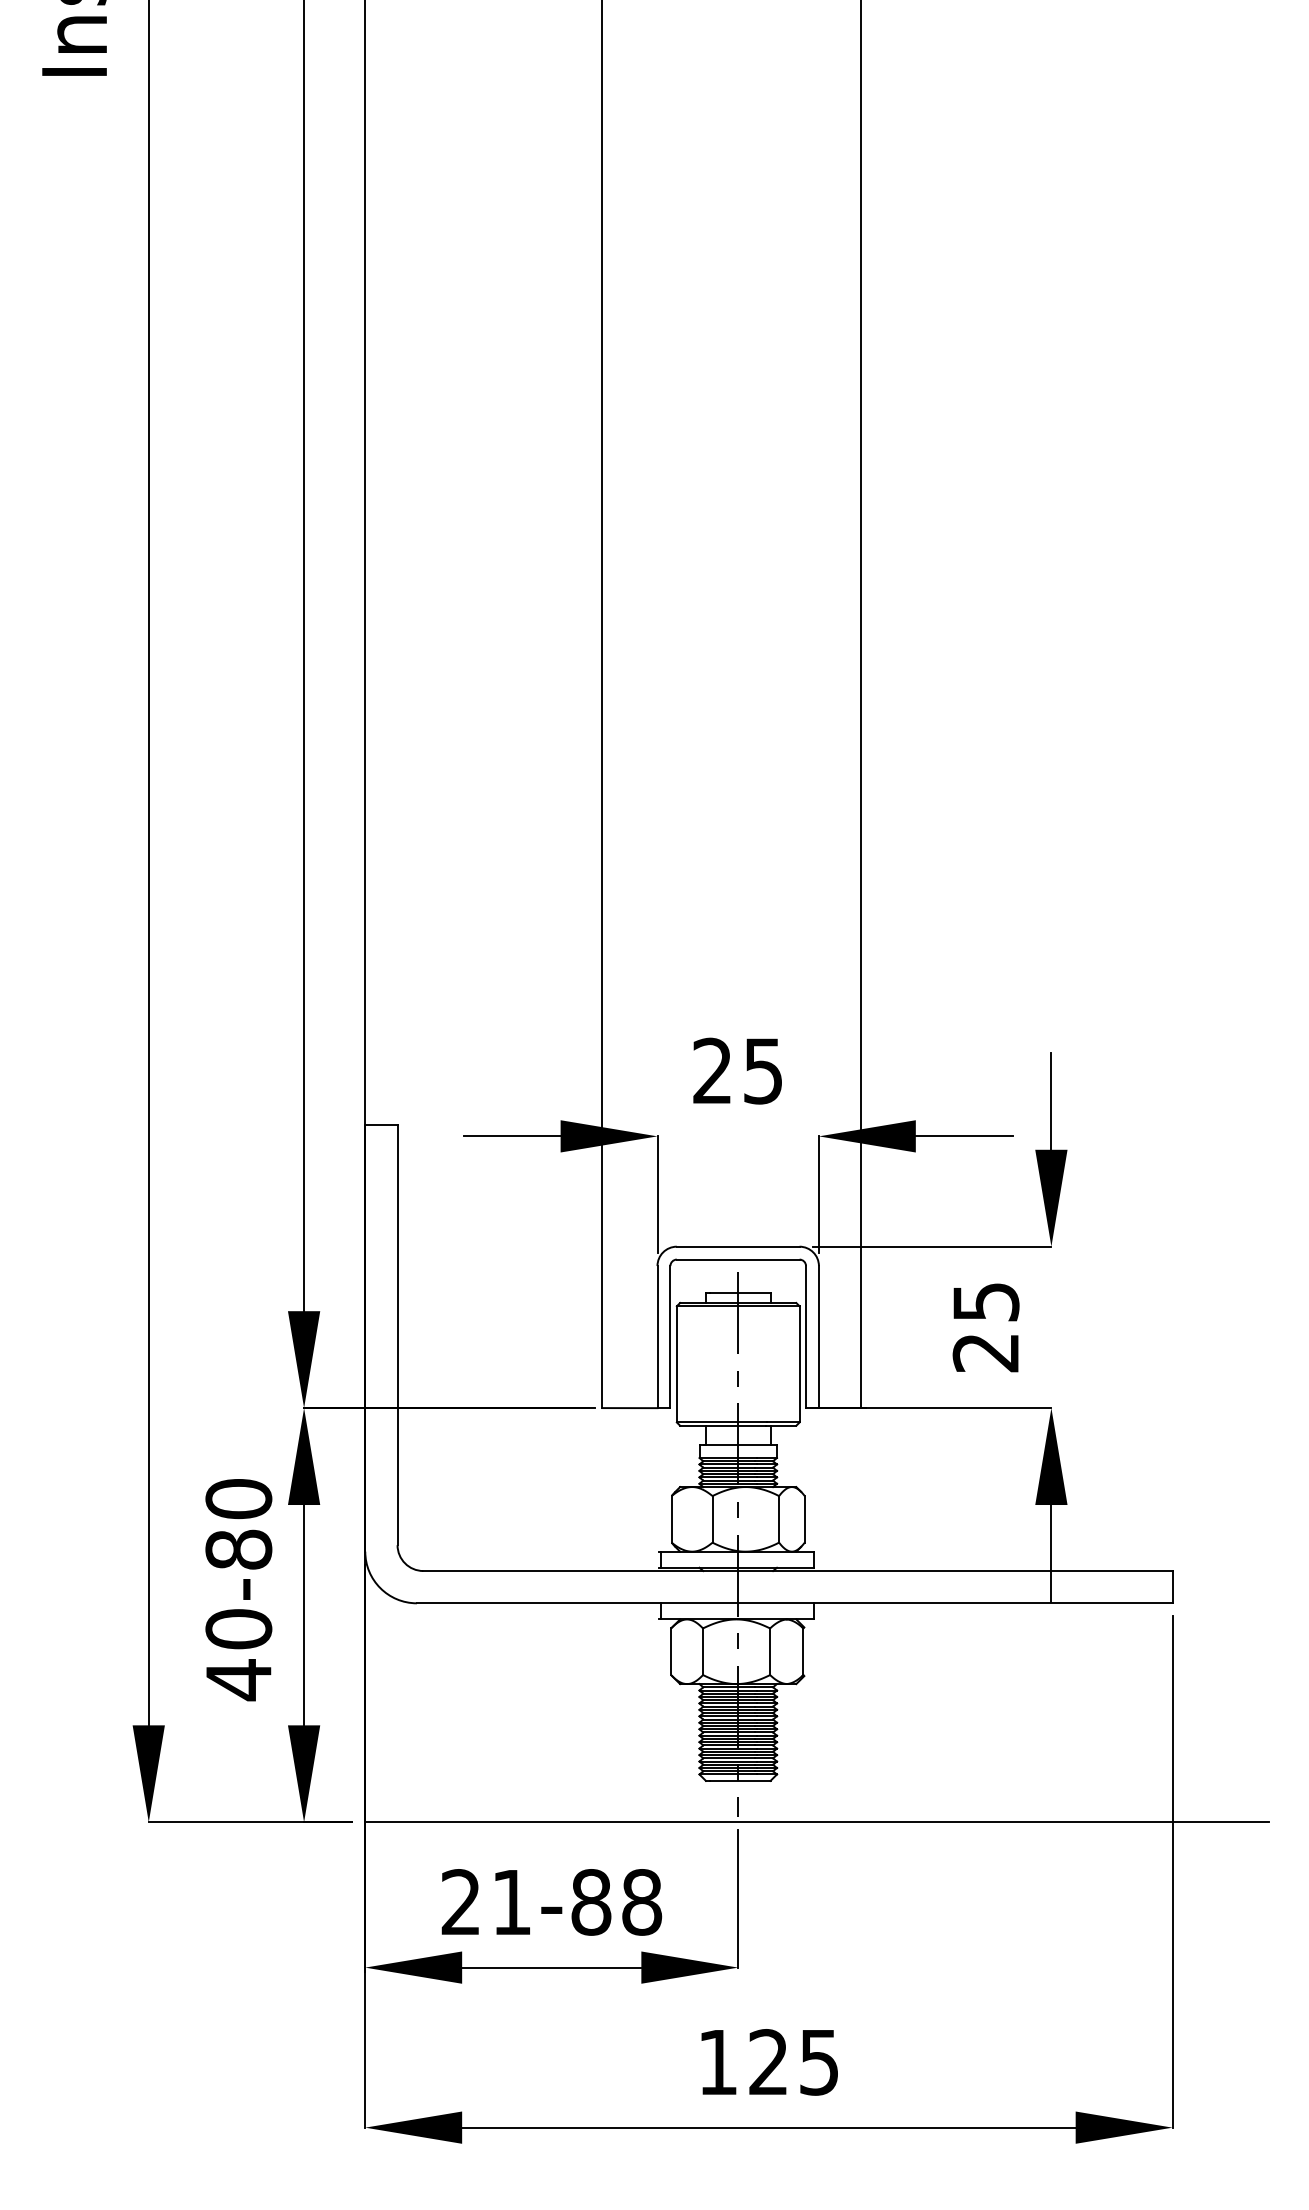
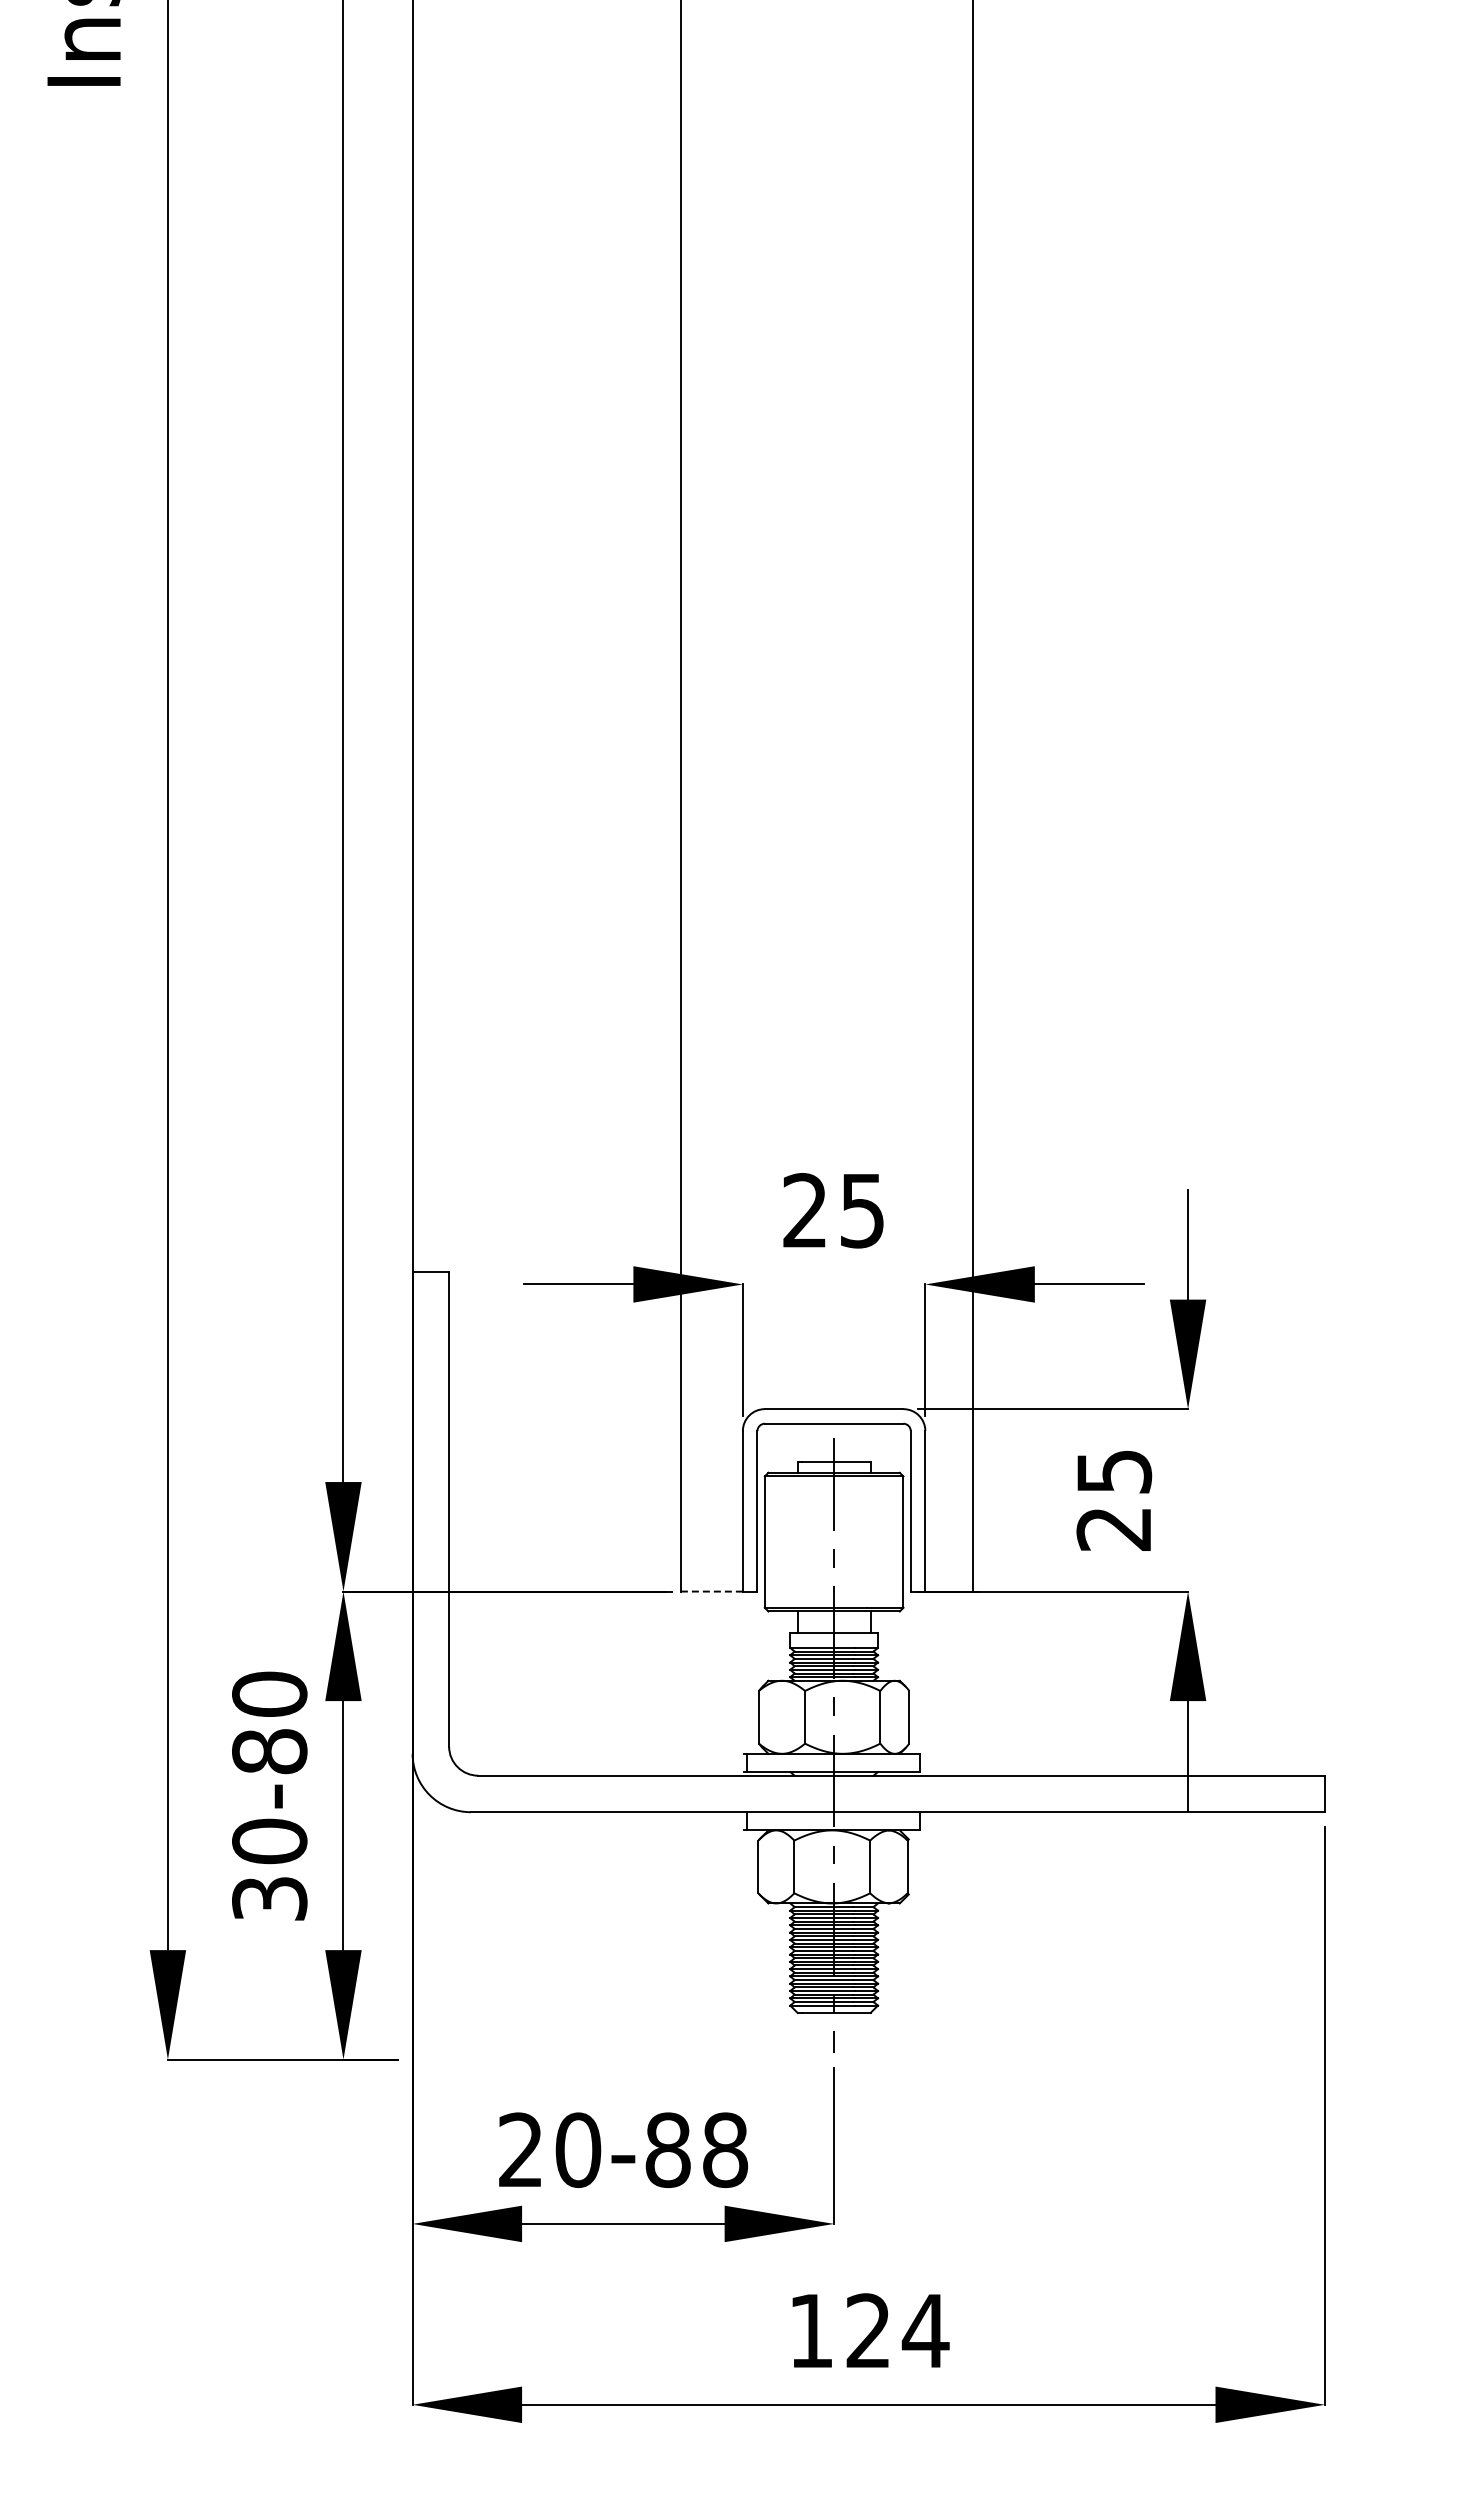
line: (629, 1408) -> (711, 1591), solid -> dashed
text: (238, 1679) -> (269, 1898), 40-80 -> 30-80
line: (817, 1822) -> (923, 2059), removed
text: (512, 1902) -> (578, 2150), 21-88 -> 20-88
text: (819, 2062) -> (925, 2331), 125 -> 124

